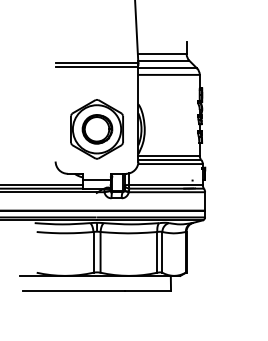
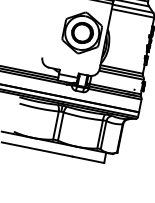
part: (96, 129) -> (81, 33), moved

